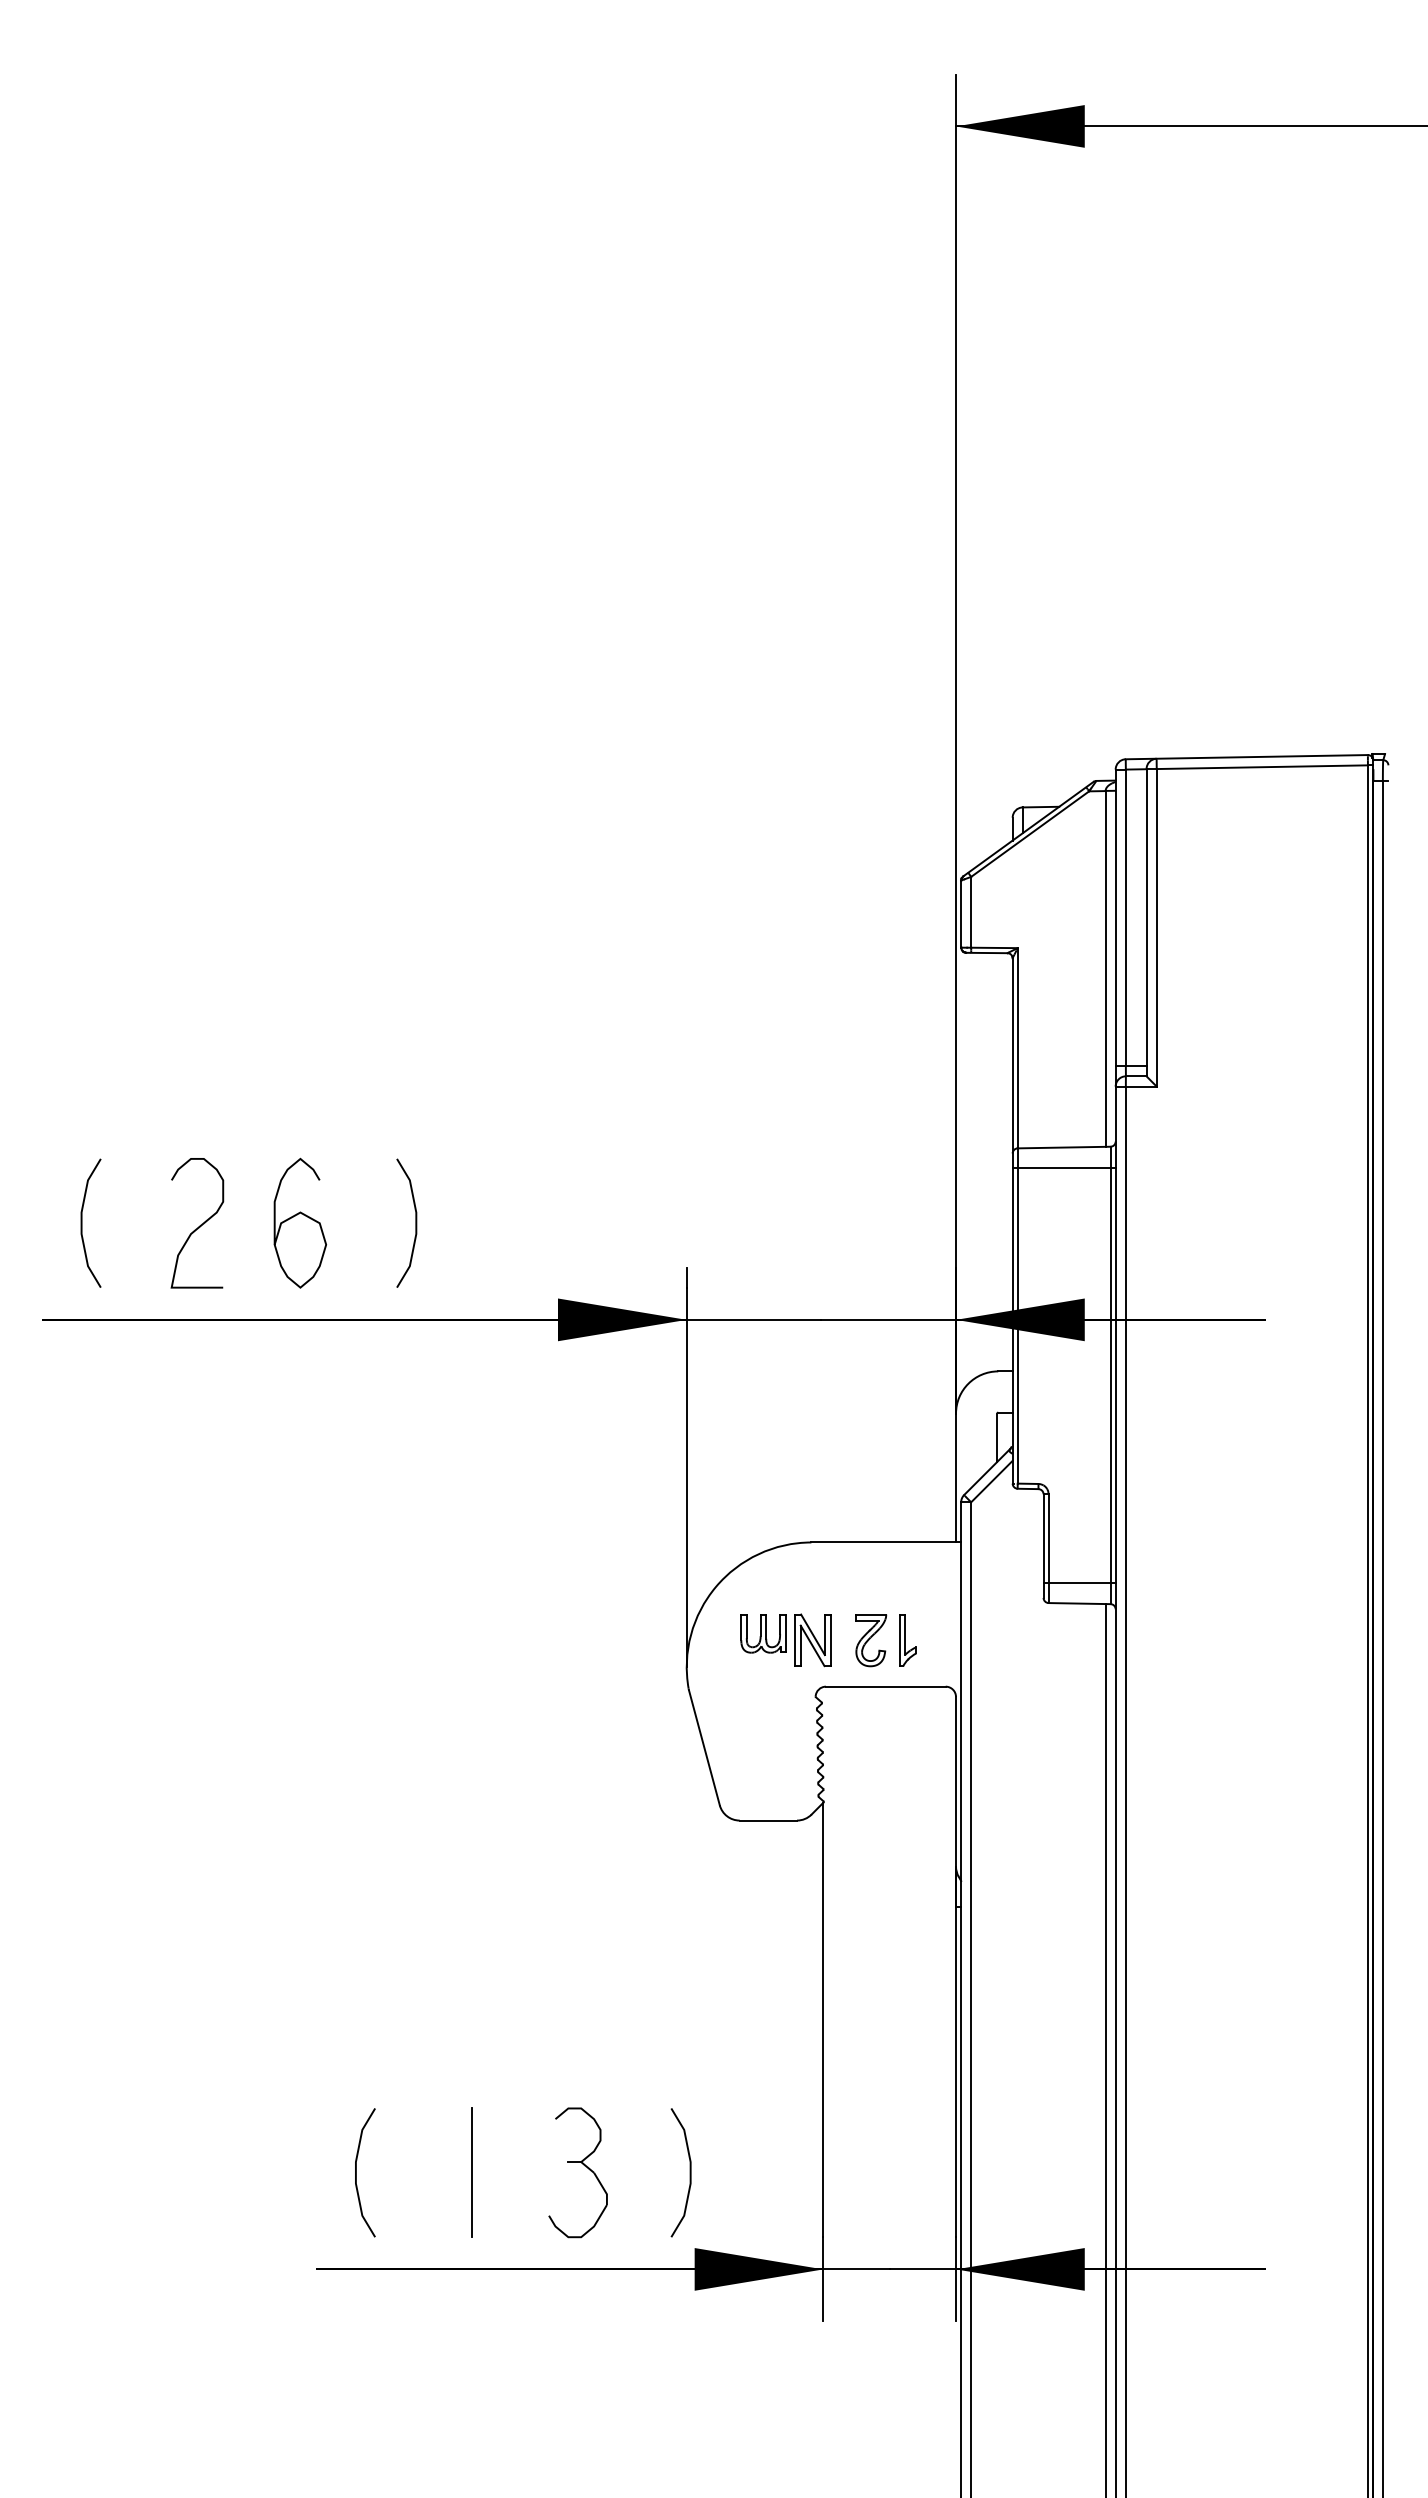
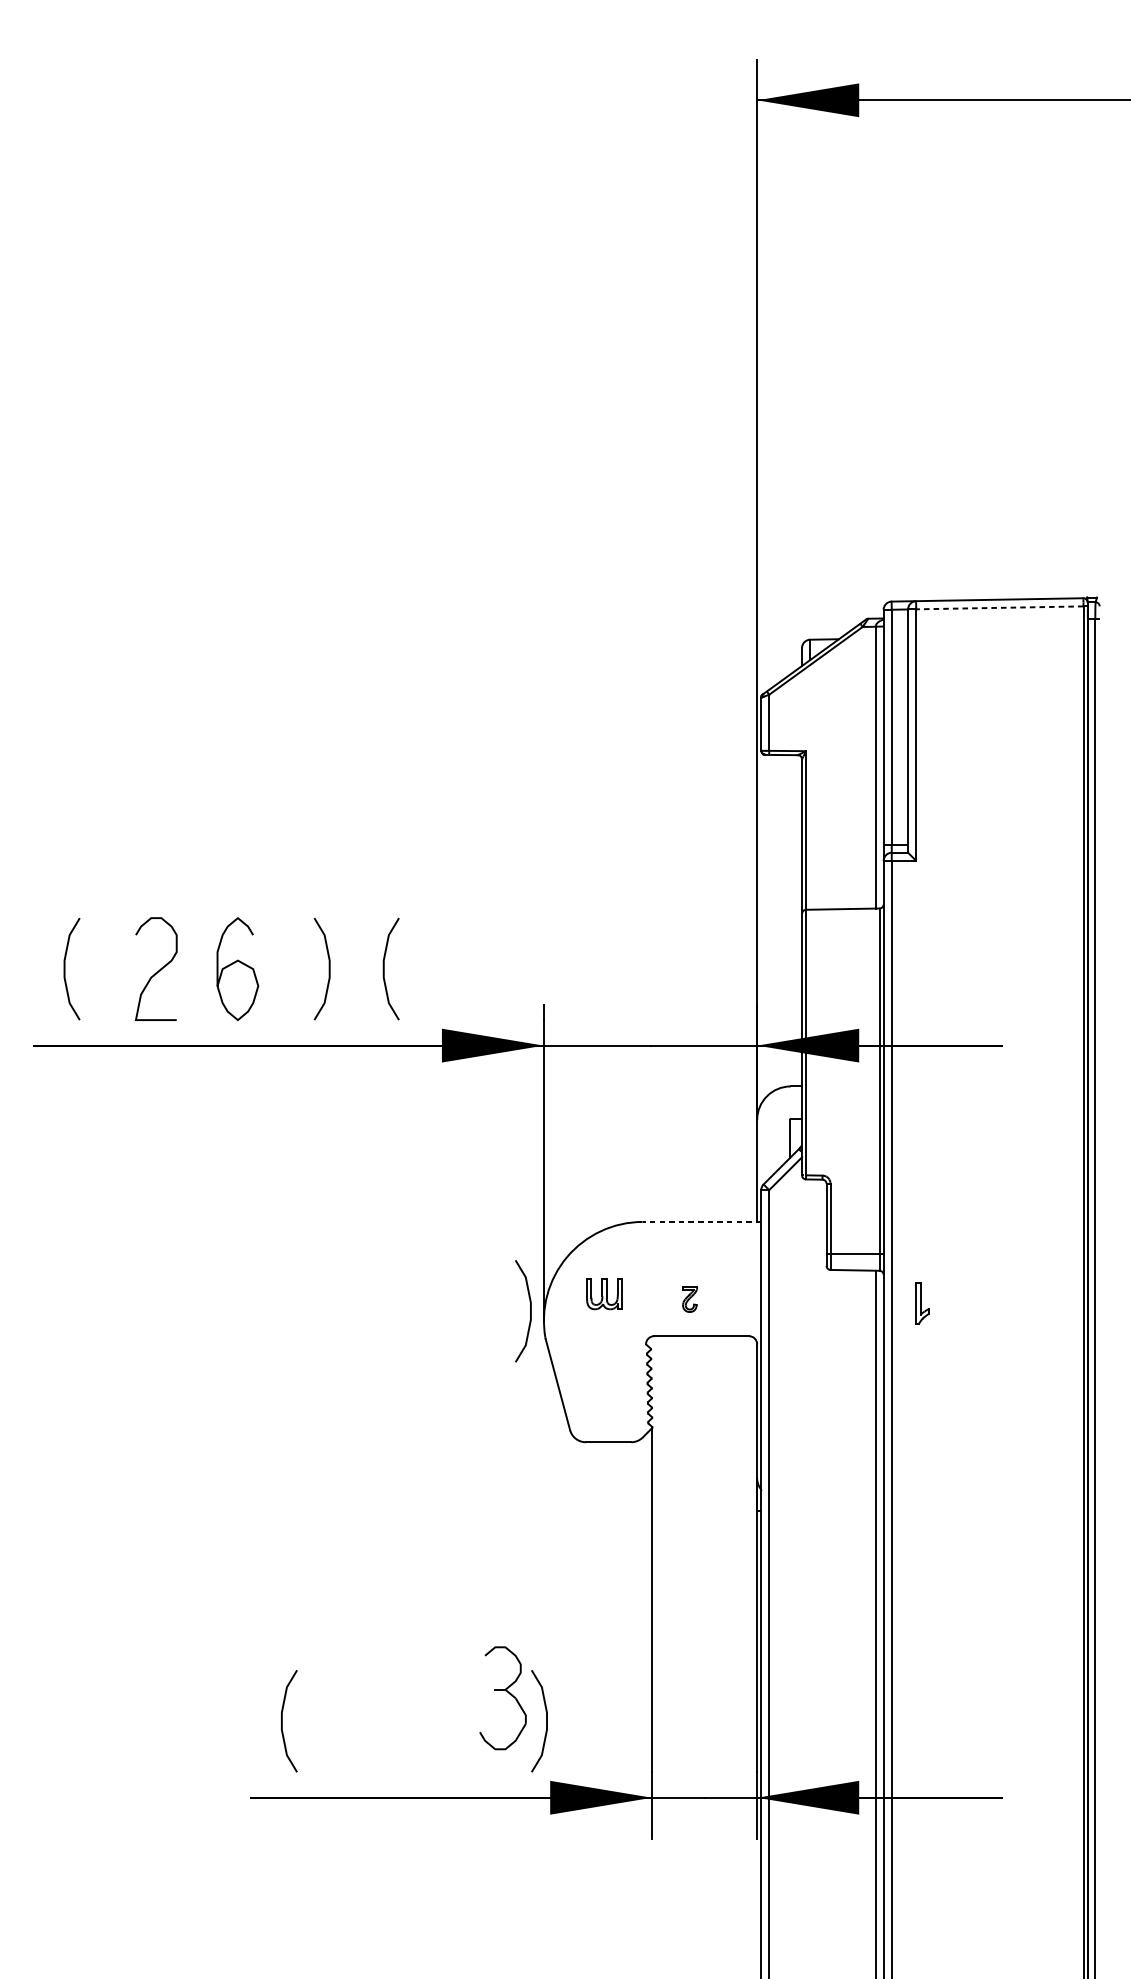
line: (1262, 767) -> (999, 608), solid -> dashed
line: (1063, 1168) -> (842, 925), removed
curve: (485, 1222) -> (384, 968), added
line: (886, 1542) -> (702, 1221), solid -> dashed
part: (812, 1640) -> (643, 1299), removed
part: (871, 1640) -> (690, 1299), size x0.6
part: (907, 1640) -> (922, 1303), moved
curve: (669, 1654) -> (530, 1310), added
part: (583, 2165) -> (507, 1692), moved
line: (471, 2172) -> (373, 1721), removed

